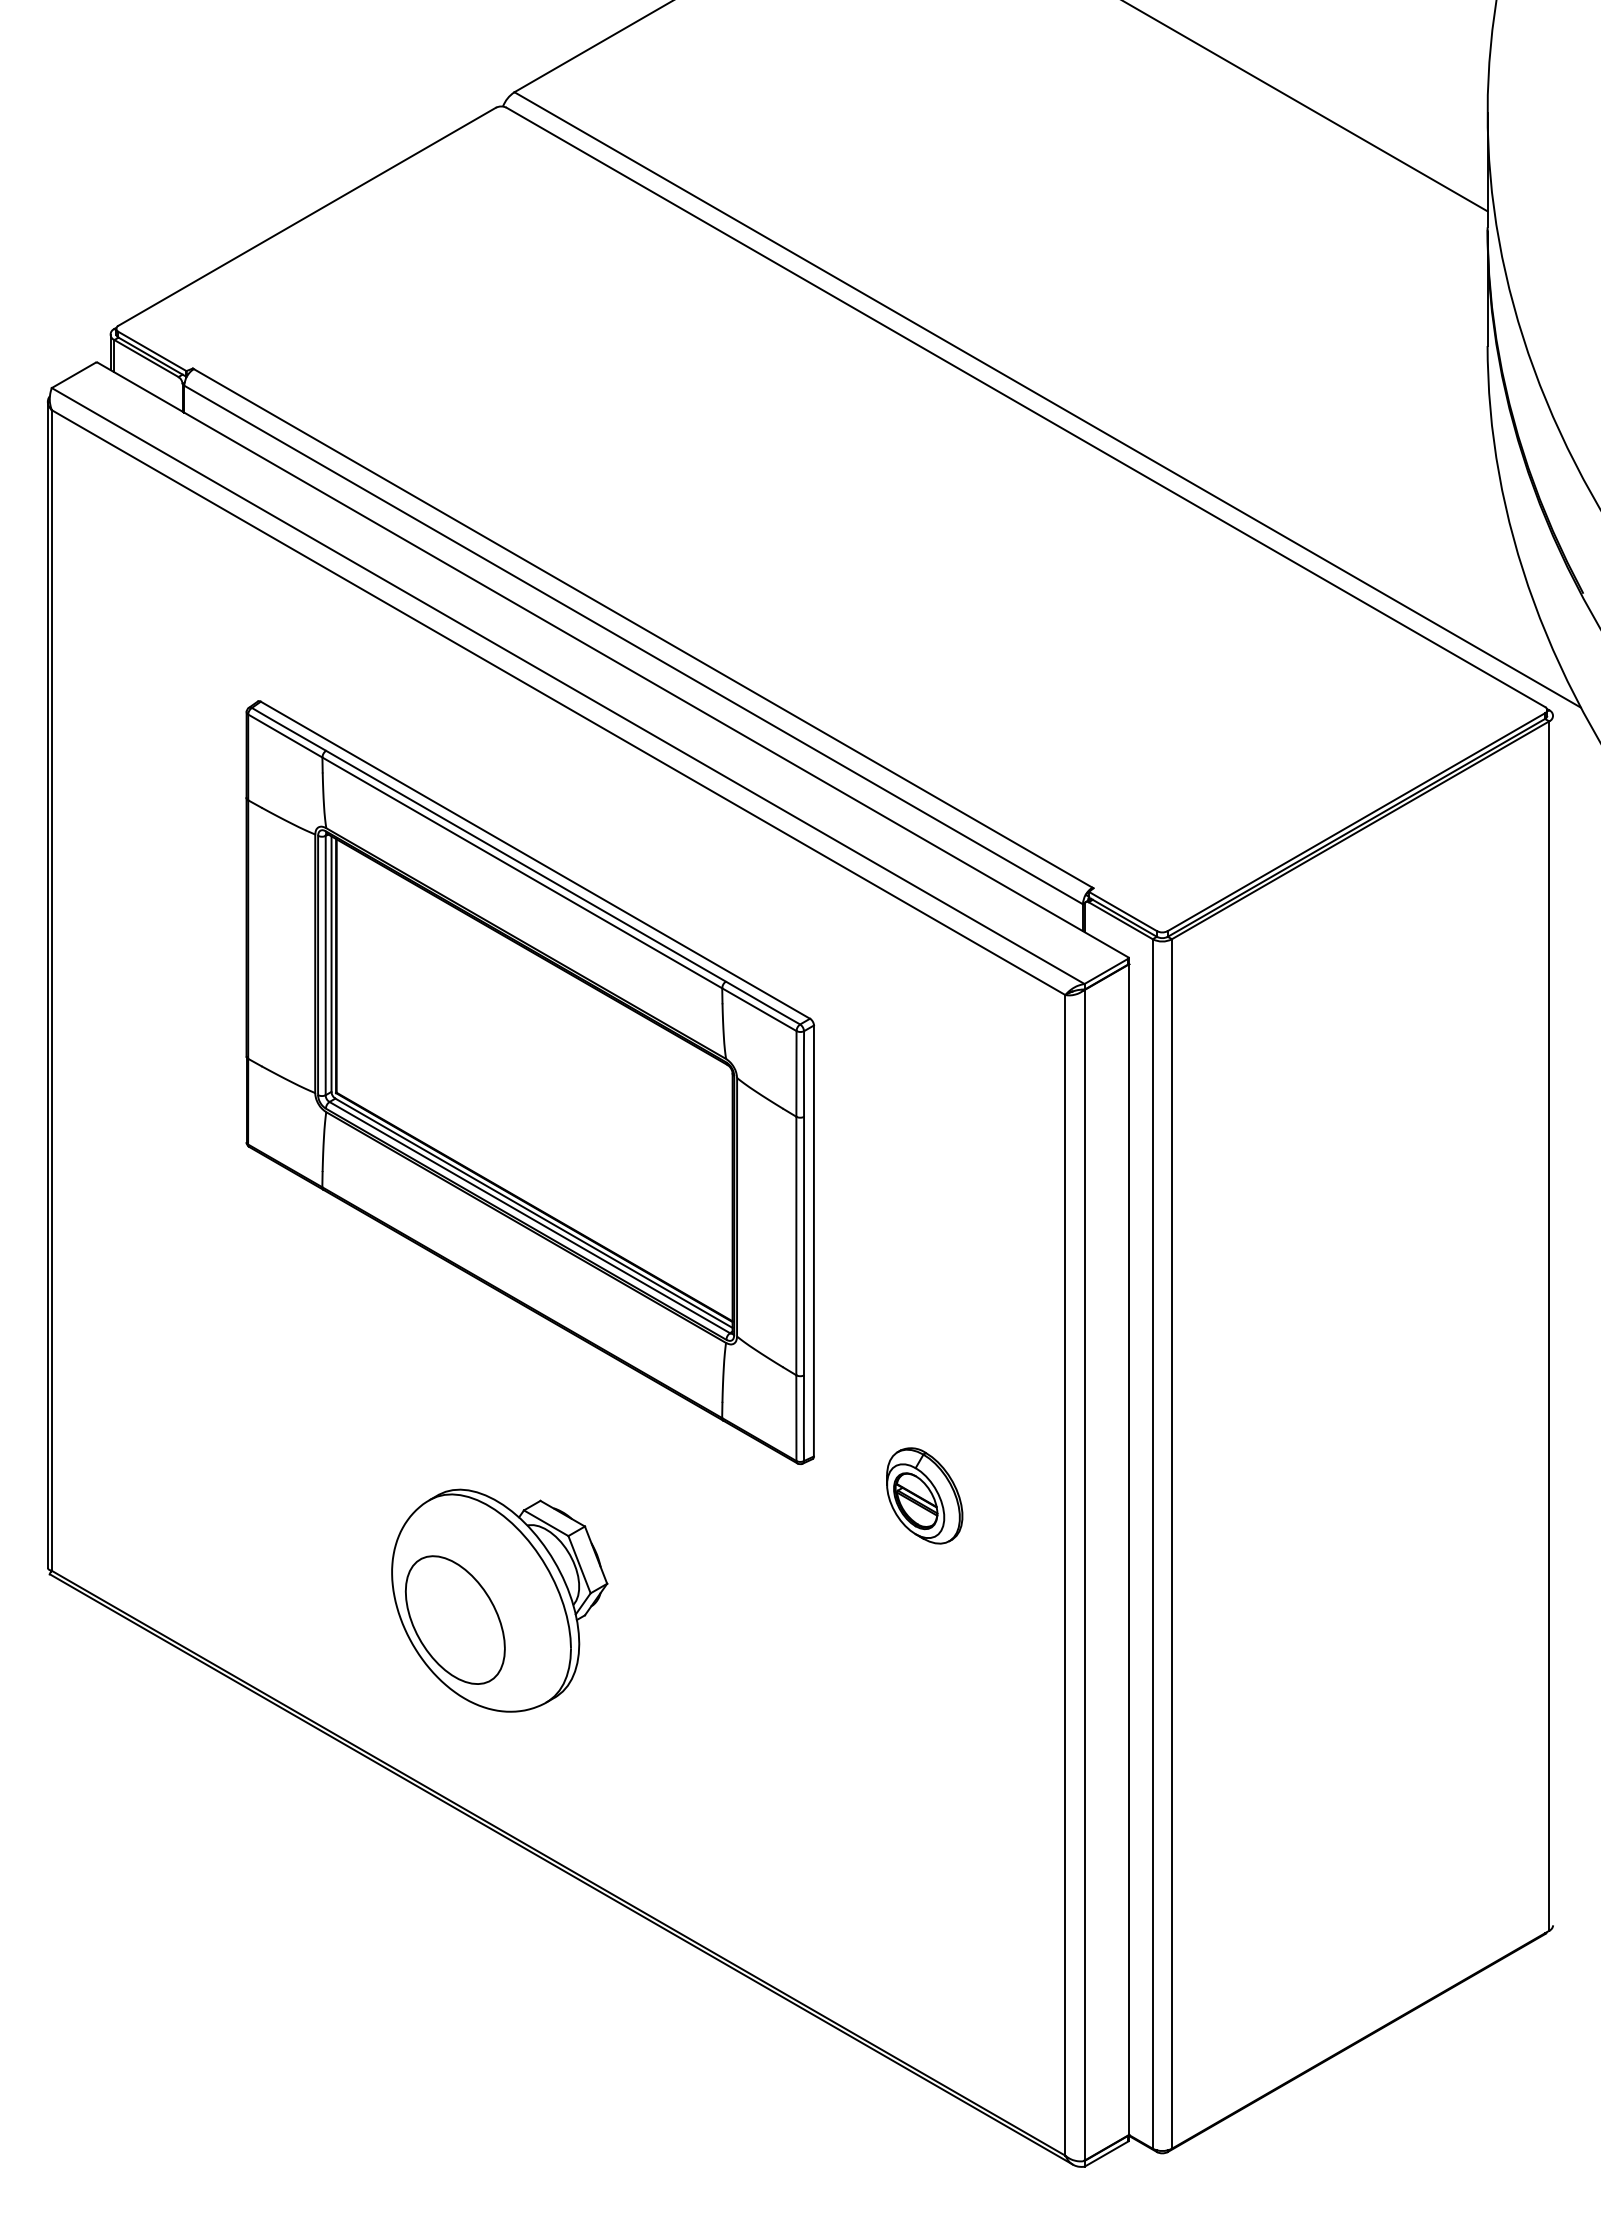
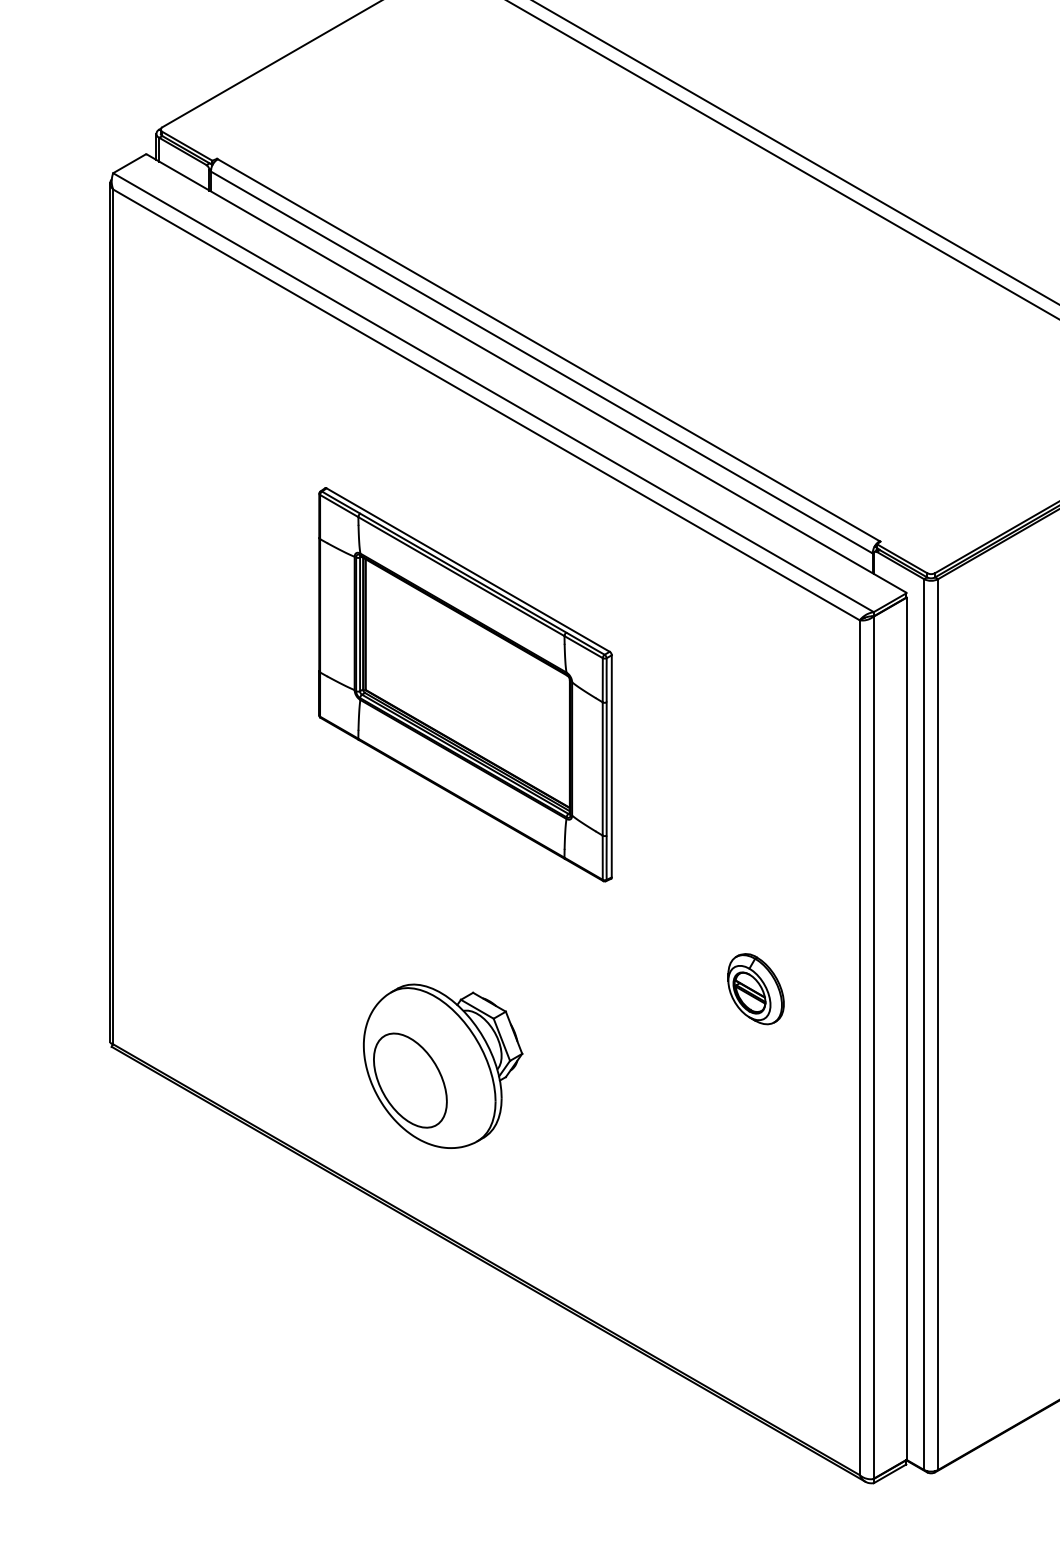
part: (529, 1082) -> (465, 684), size x0.7

